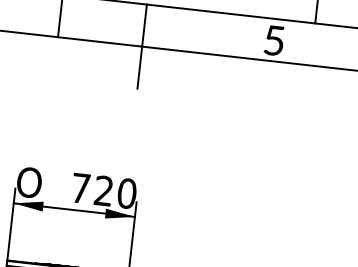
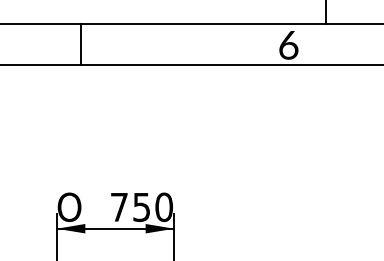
text: (274, 40) -> (288, 45), 5 -> 6
line: (141, 45) -> (162, 64), removed
text: (103, 191) -> (141, 207), 720 -> 750

